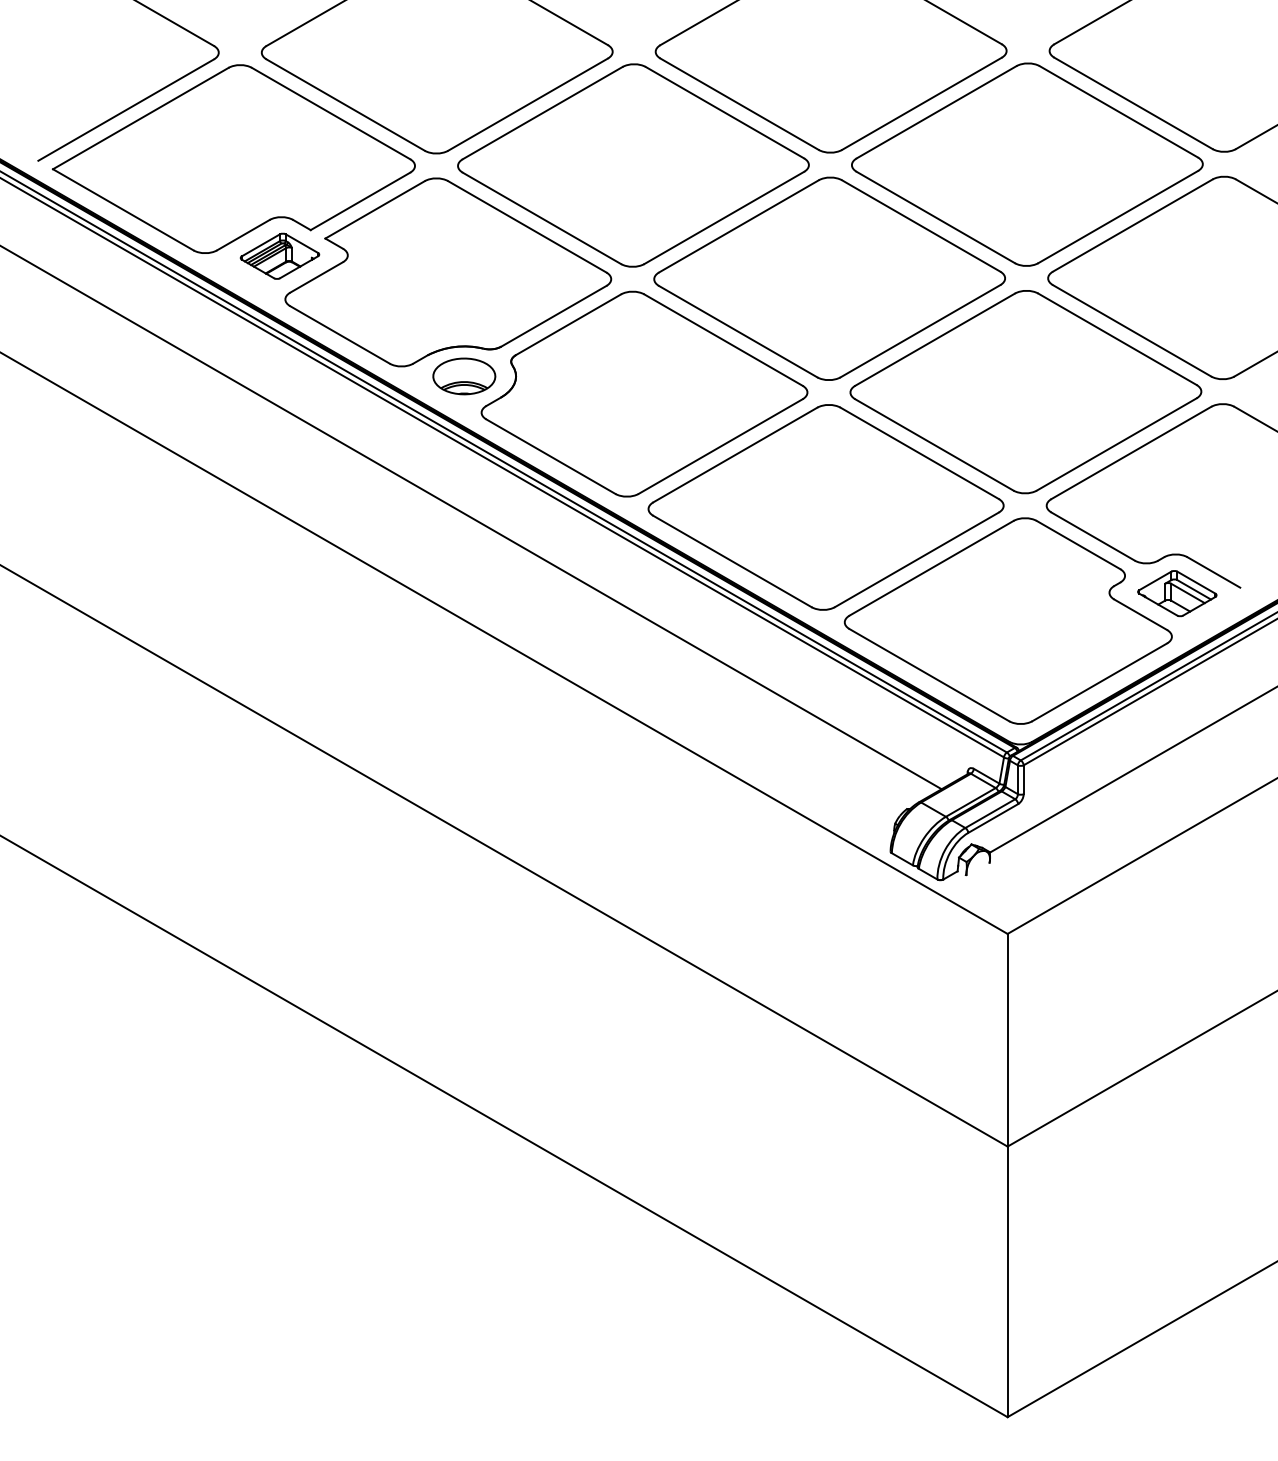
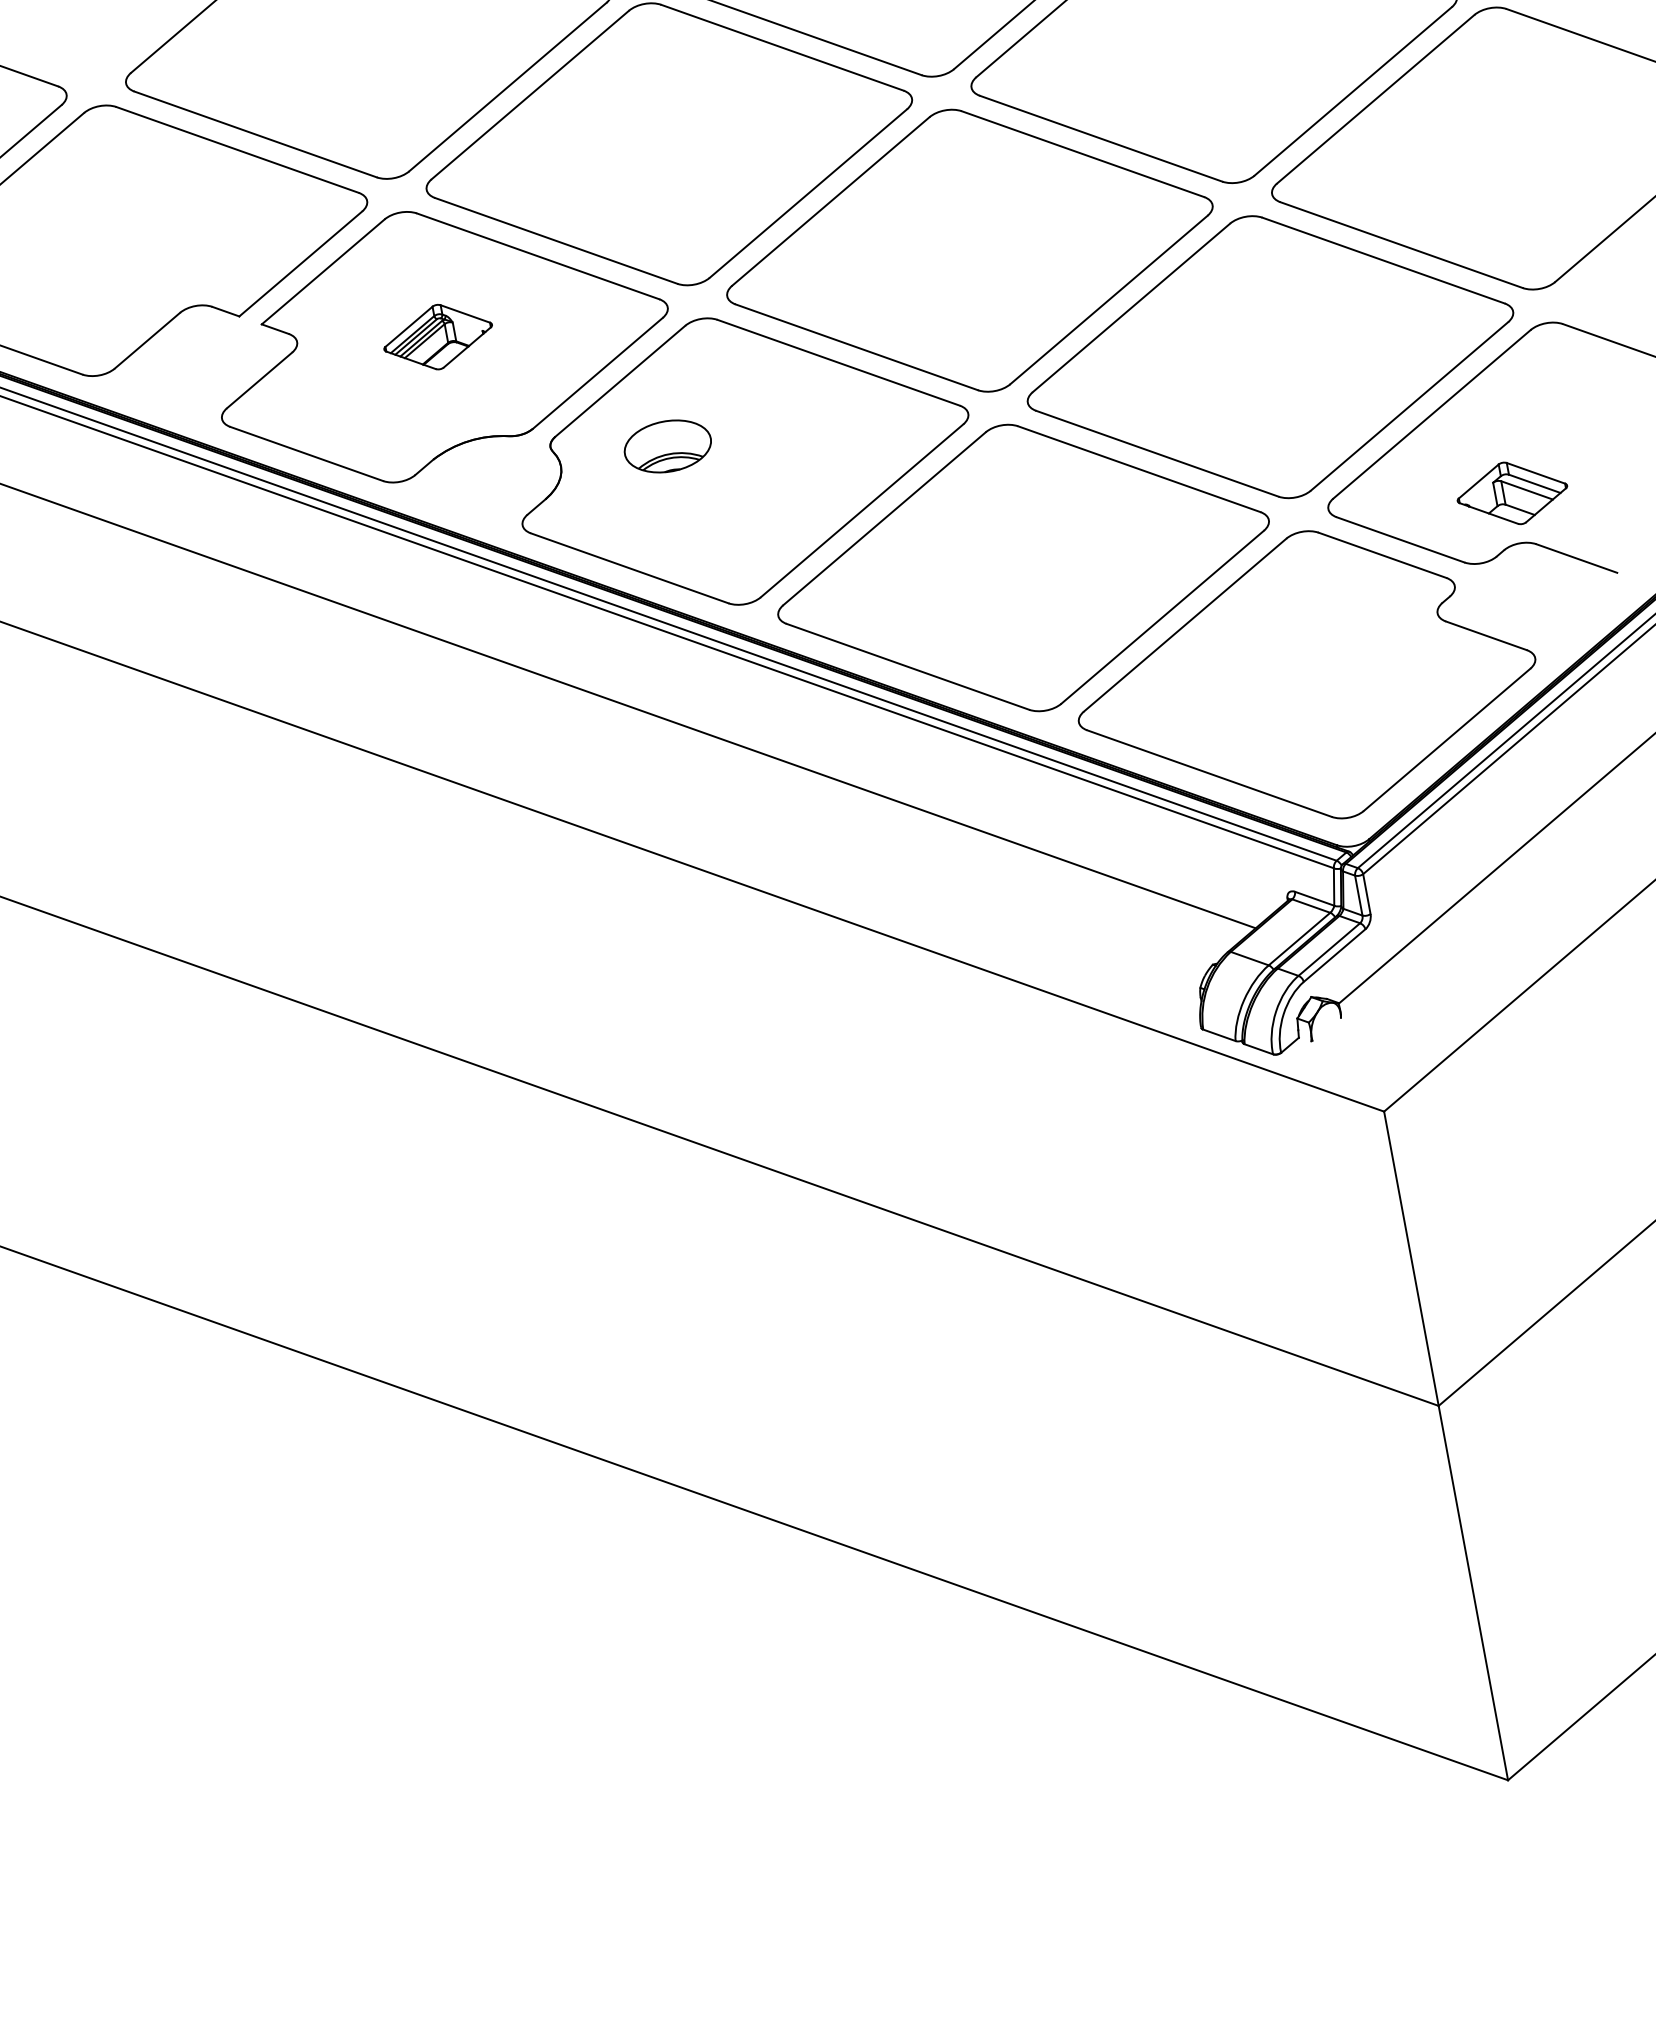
part: (279, 255) -> (437, 336), moved
part: (464, 376) -> (668, 446), moved
part: (1177, 593) -> (1512, 493), moved

